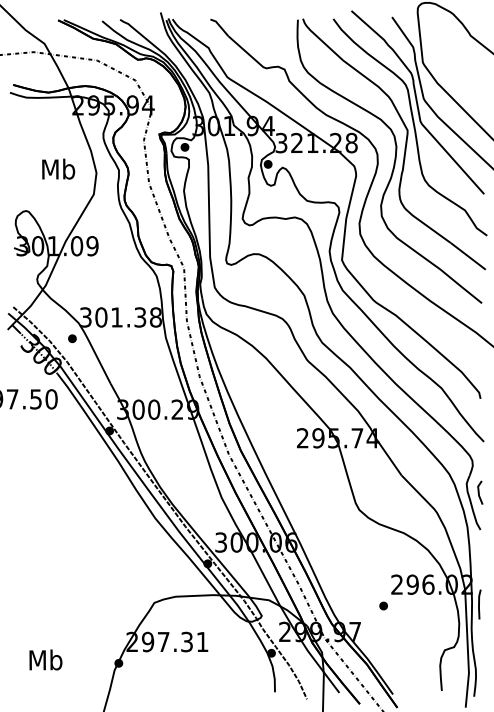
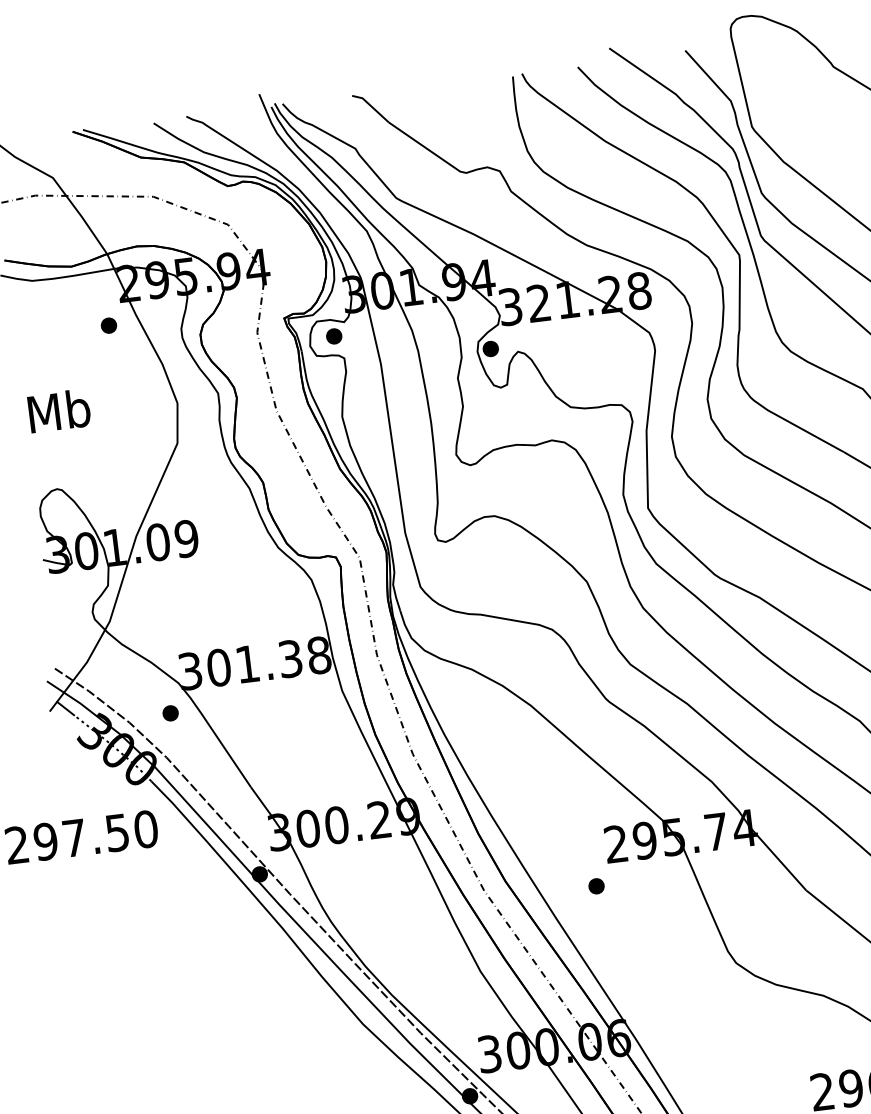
part: (64, 126) -> (108, 325), added
text: (58, 168) -> (58, 409), moved
part: (289, 459) -> (596, 886), added

